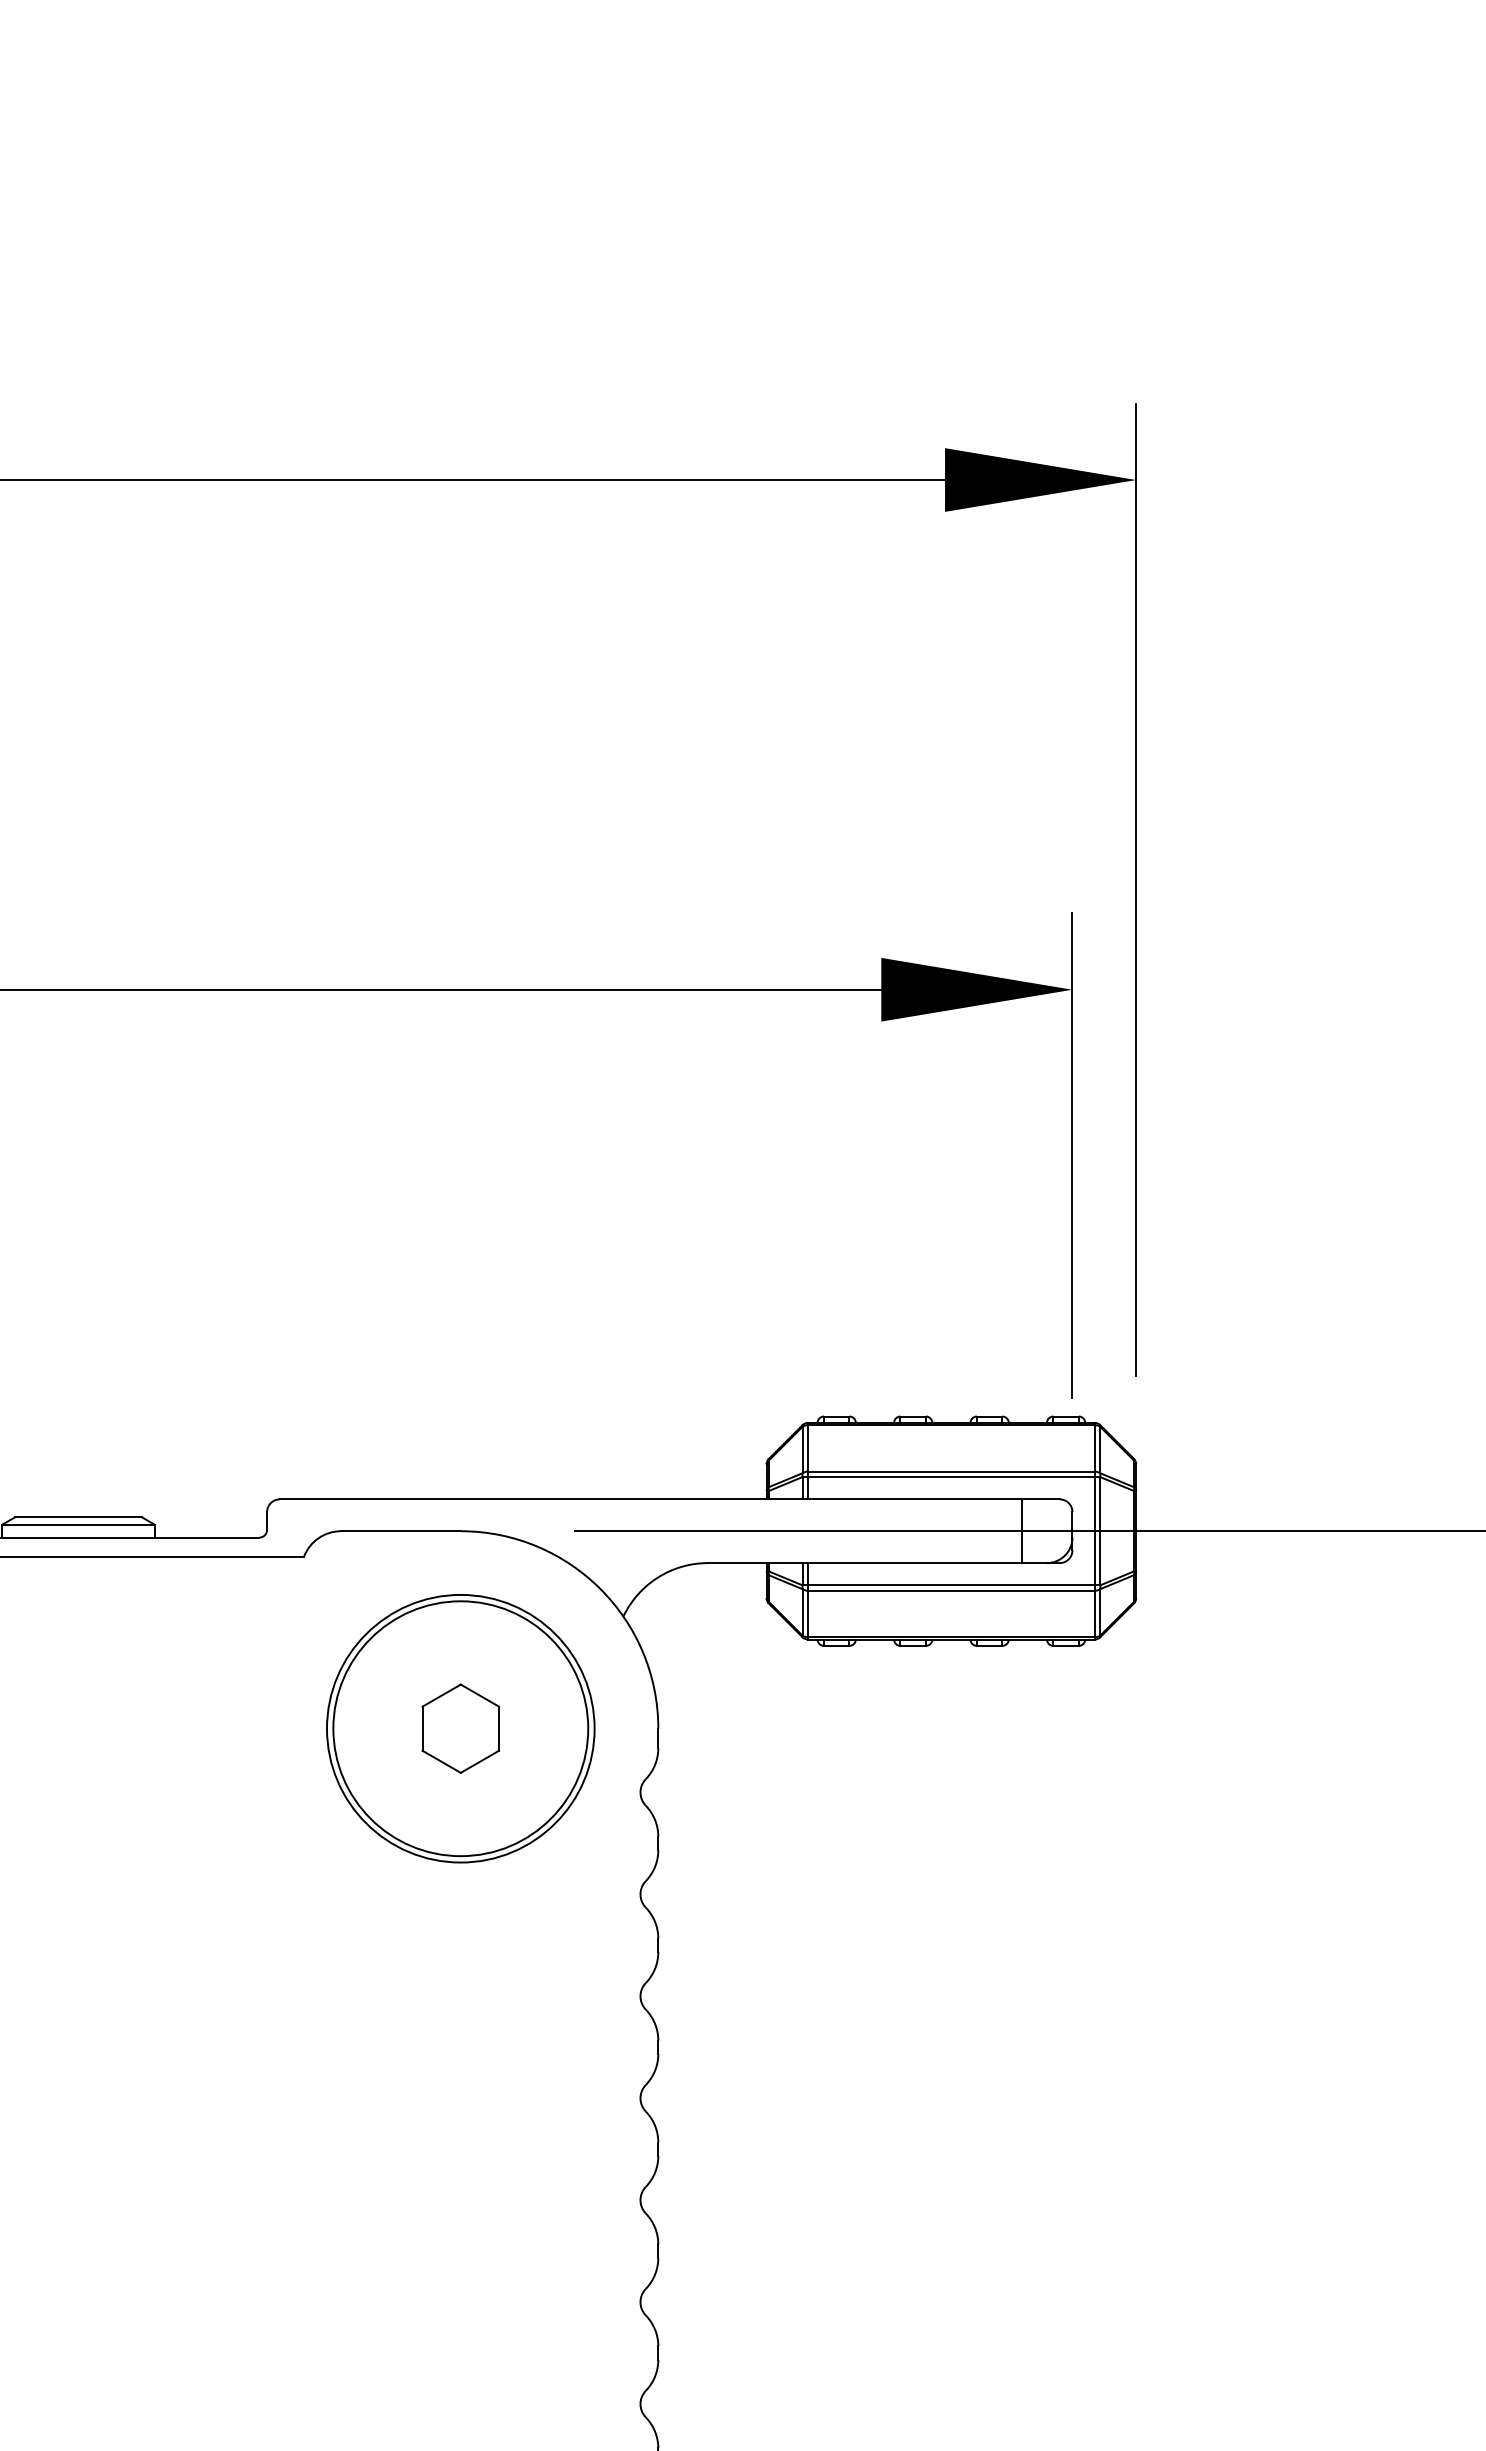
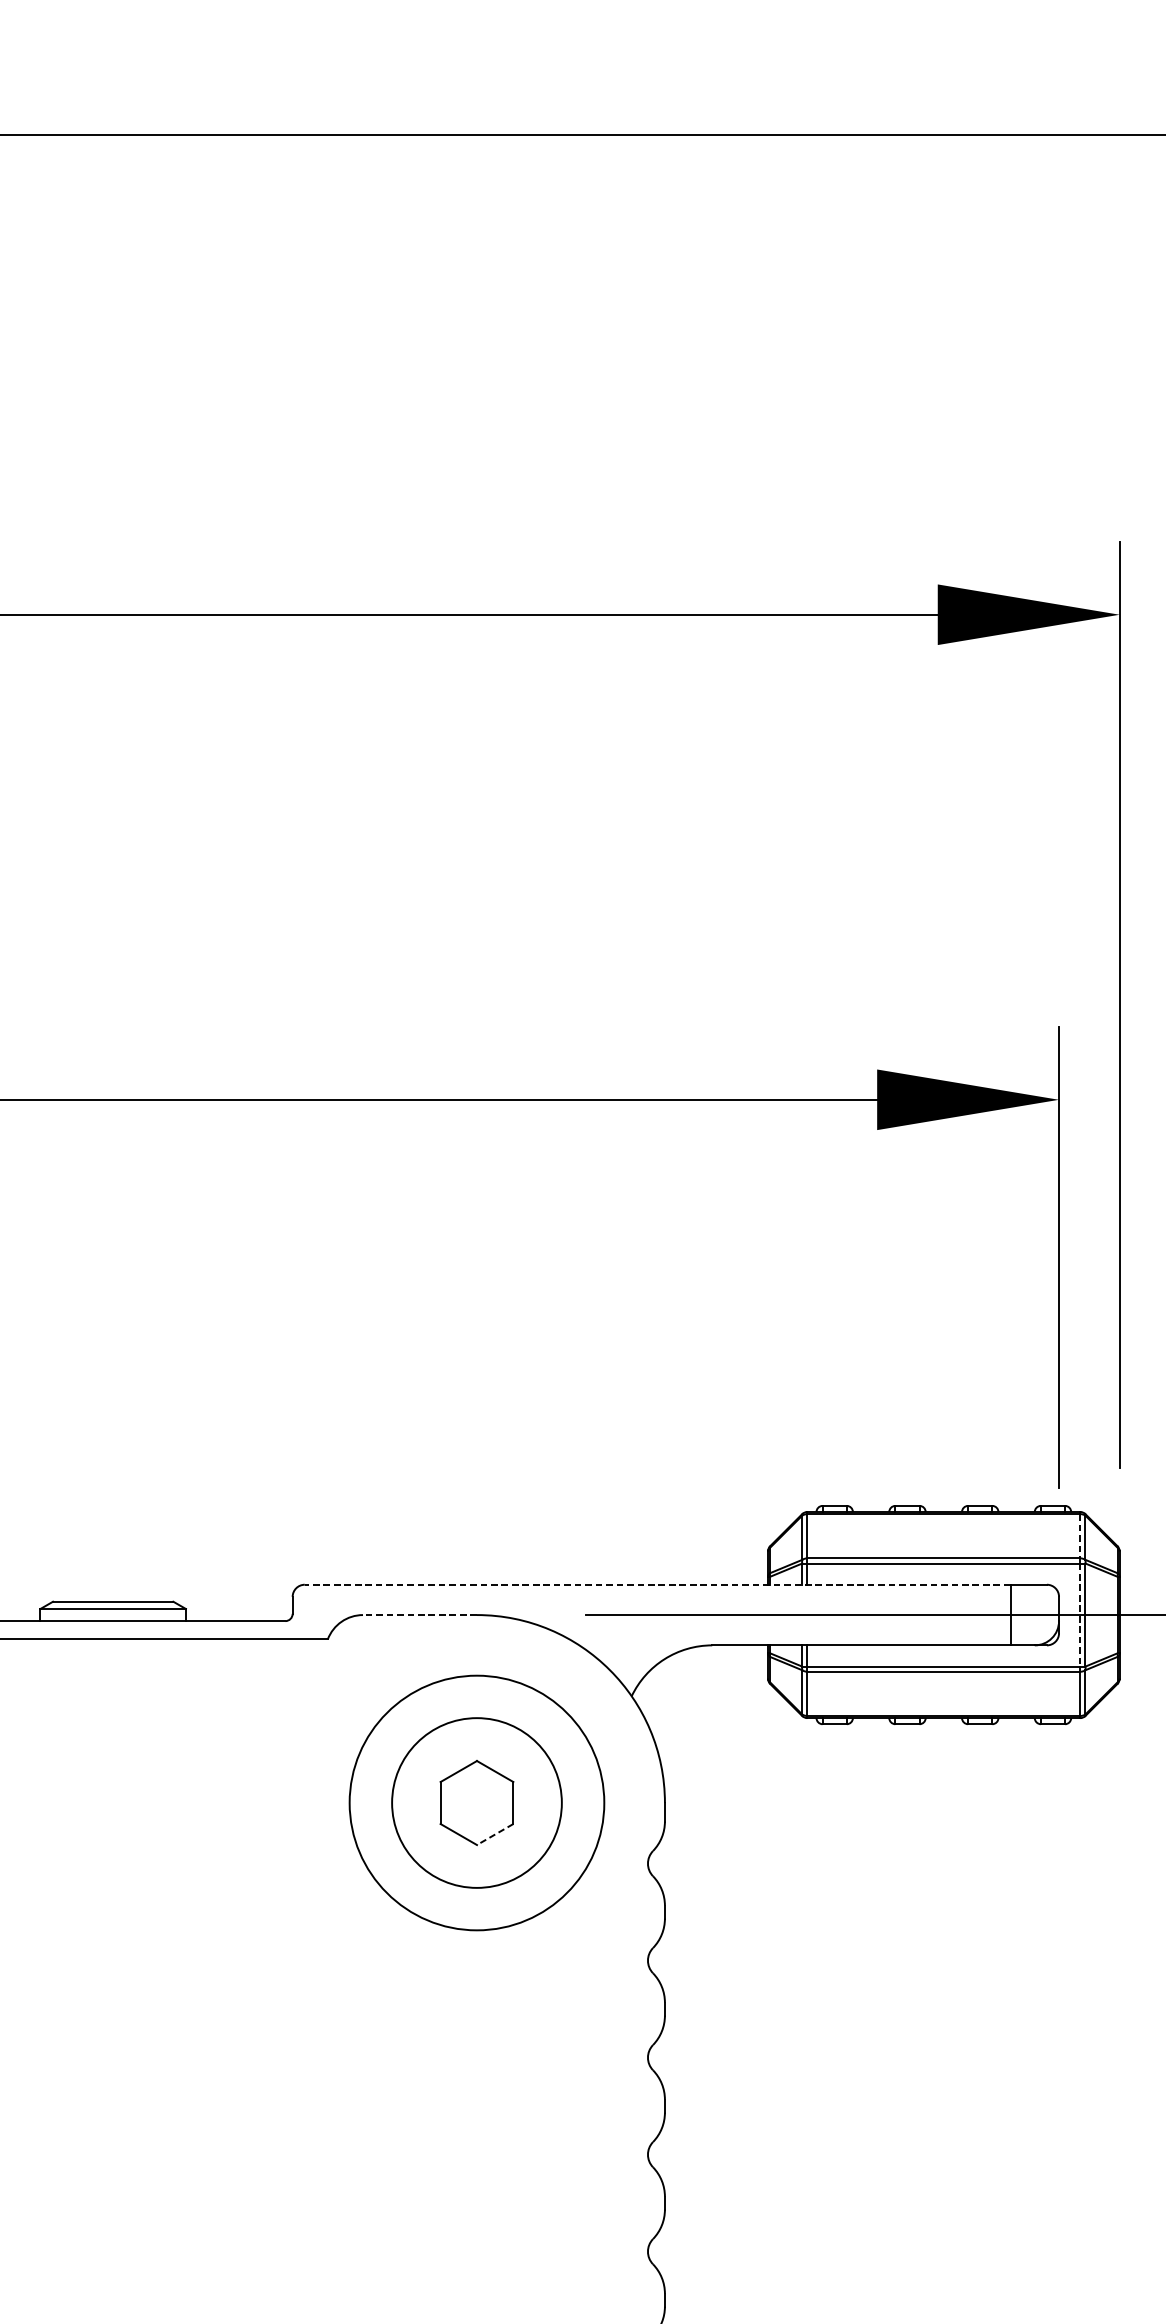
line: (1094, 1448) -> (1080, 1536), solid -> dashed
line: (650, 1499) -> (657, 1584), solid -> dashed
line: (400, 1531) -> (419, 1615), solid -> dashed
line: (1094, 1531) -> (1080, 1615), solid -> dashed
circle: (460, 1728) -> (476, 1802), size x0.7
line: (479, 1762) -> (494, 1835), solid -> dashed

